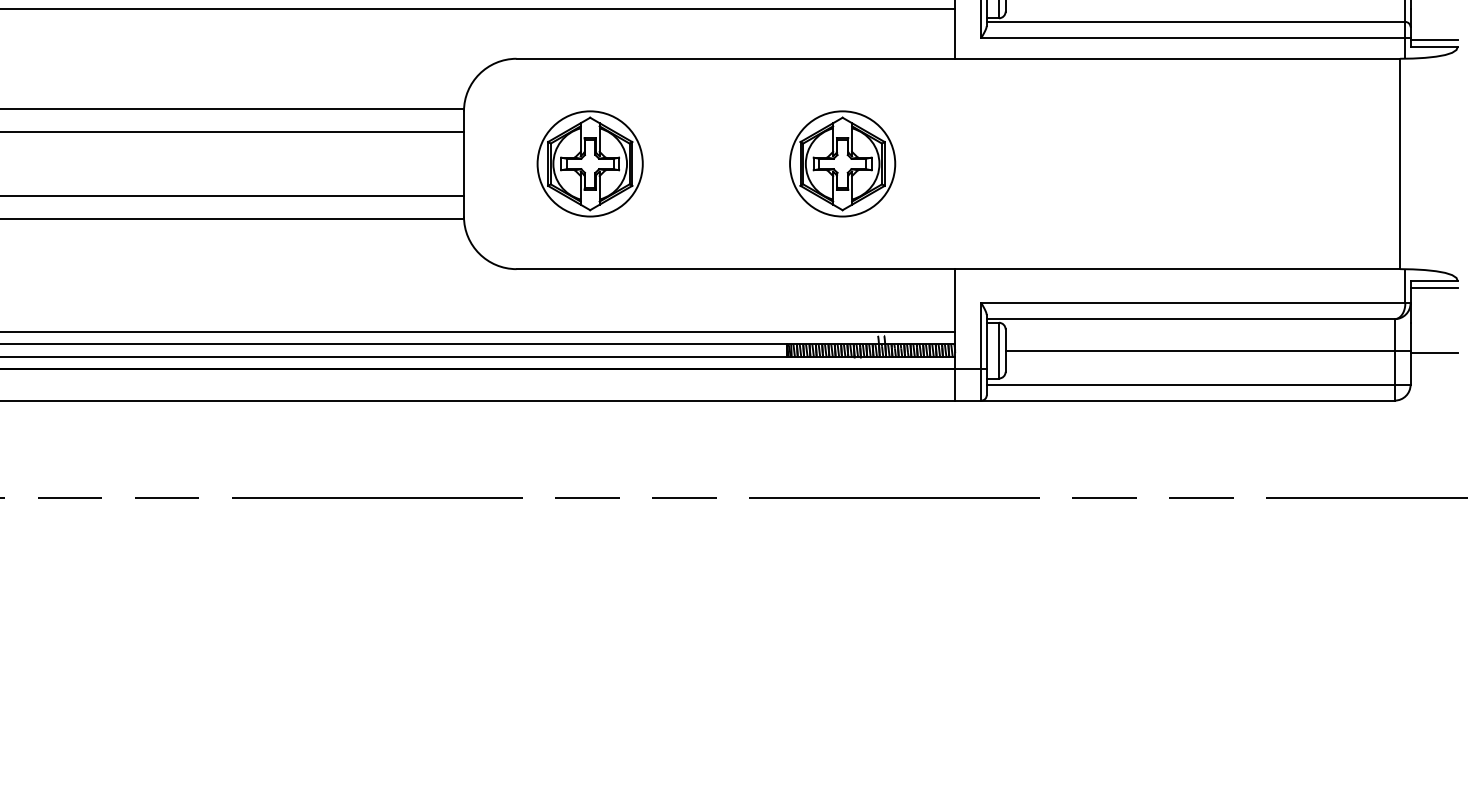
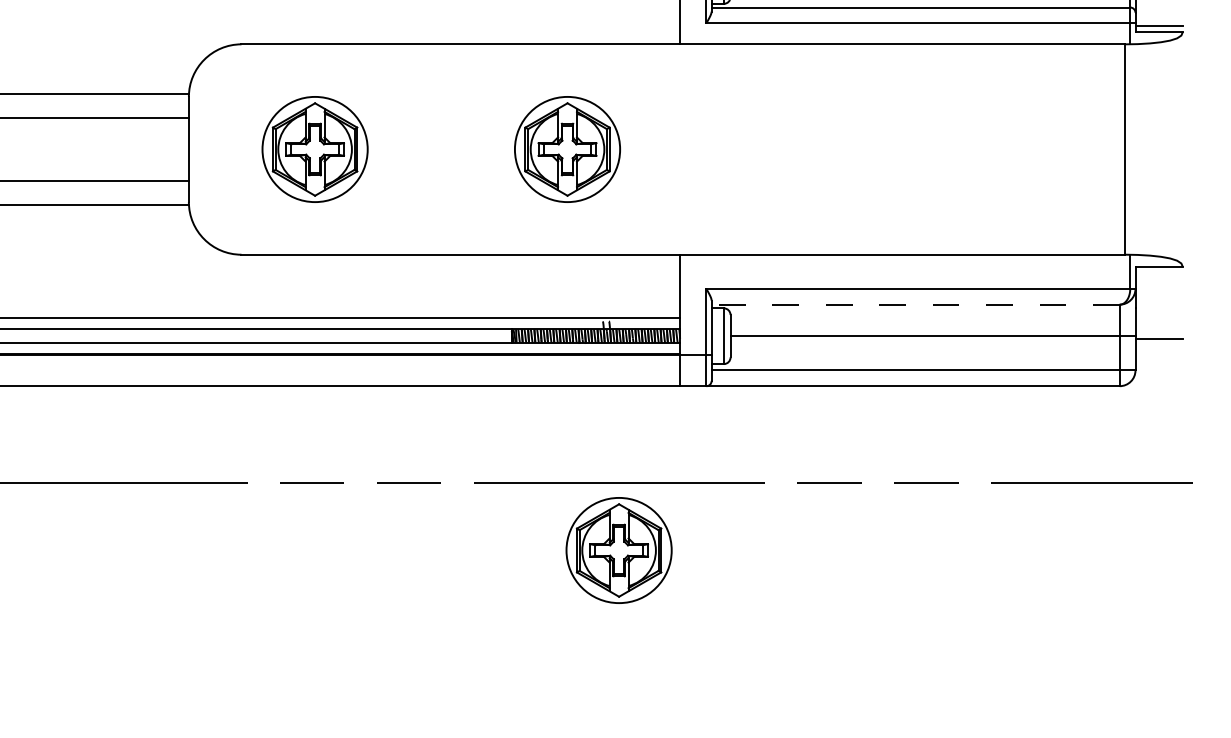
line: (1433, 287) -> (1158, 273), removed
line: (1190, 319) -> (915, 305), solid -> dashed
part: (893, 564) -> (618, 550), added

